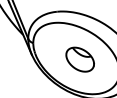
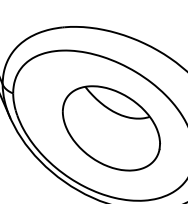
part: (80, 59) -> (112, 127), size x1.67

